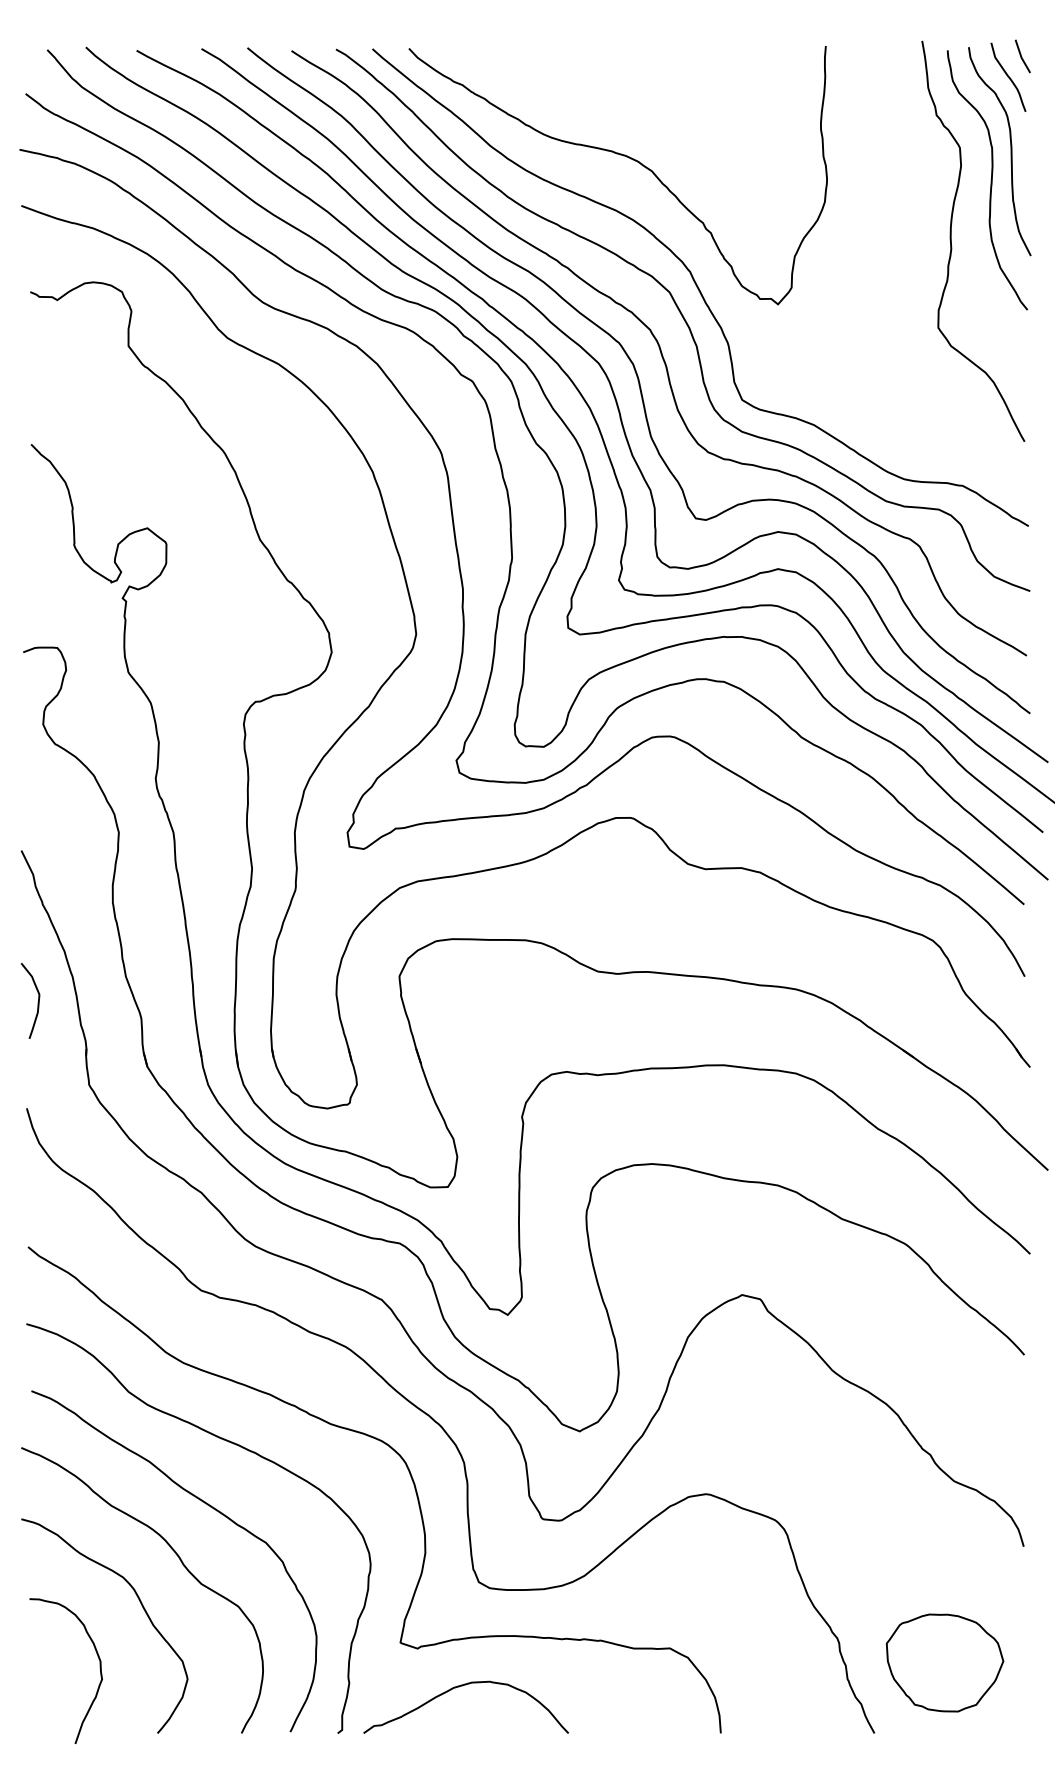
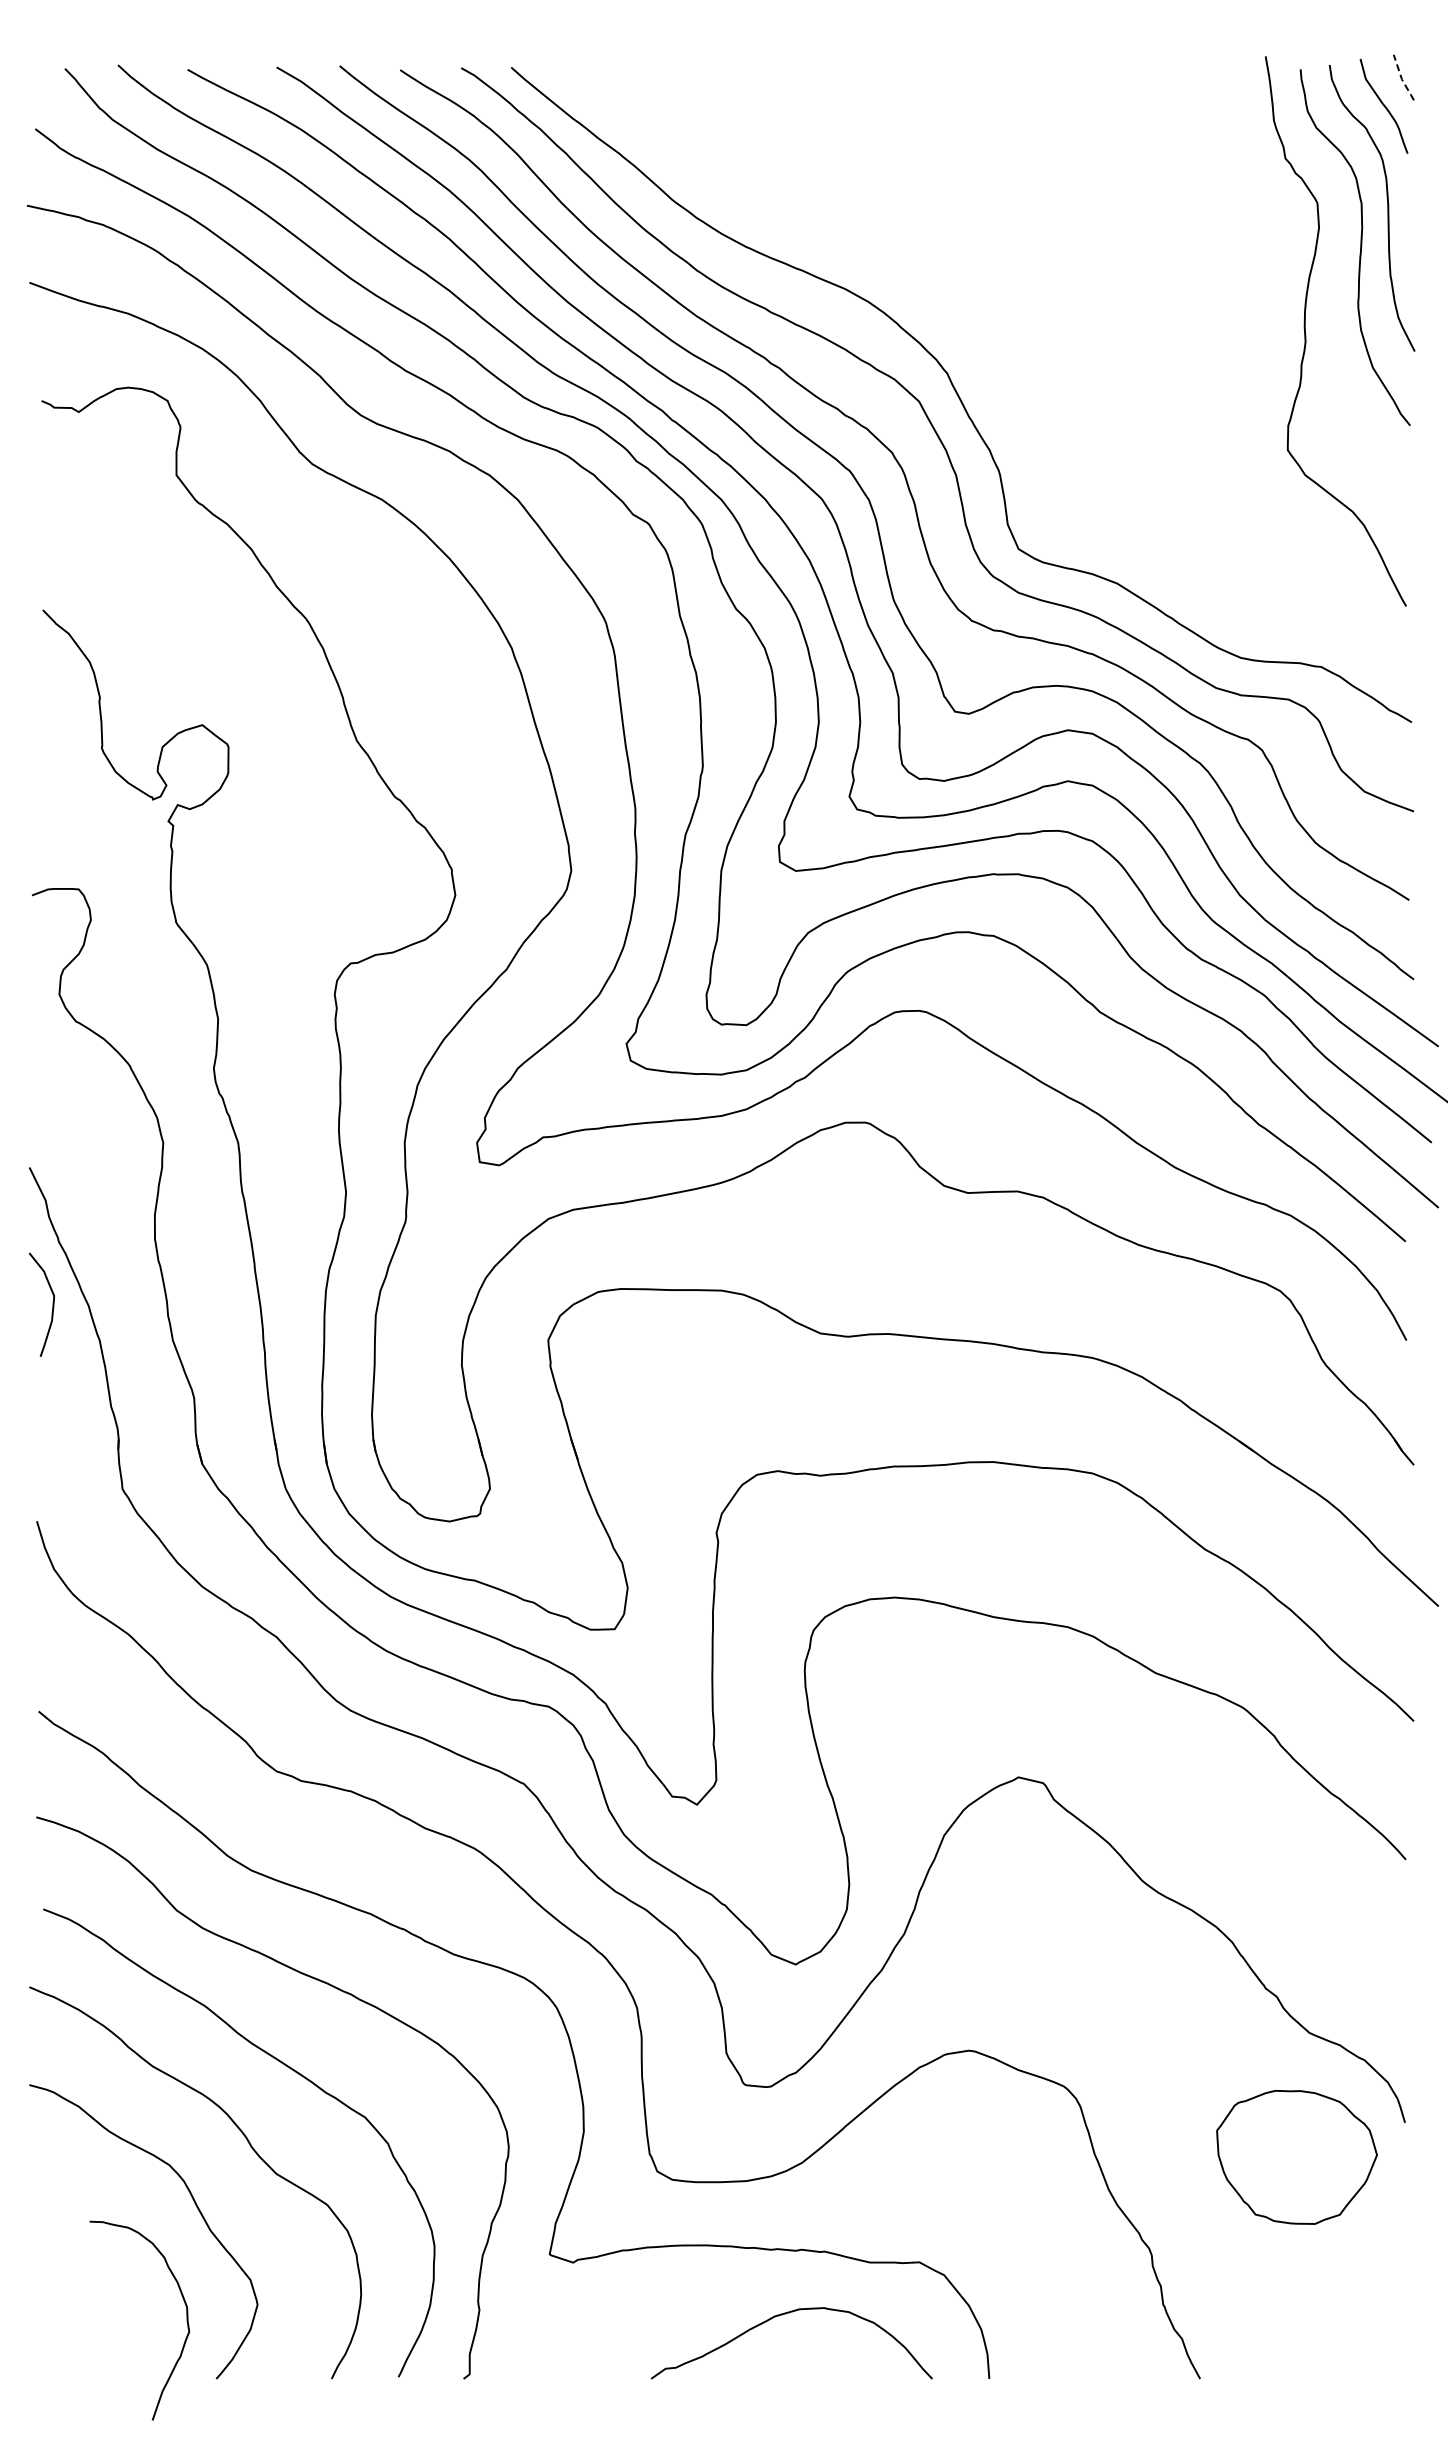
line: (1021, 57) -> (1401, 78), solid -> dashed
curve: (623, 156) -> (855, 214), removed
curve: (38, 1000) -> (52, 1304), moved
part: (944, 1663) -> (1296, 2157), moved
curve: (100, 1671) -> (186, 2320), moved
curve: (459, 1687) -> (782, 2315), moved

